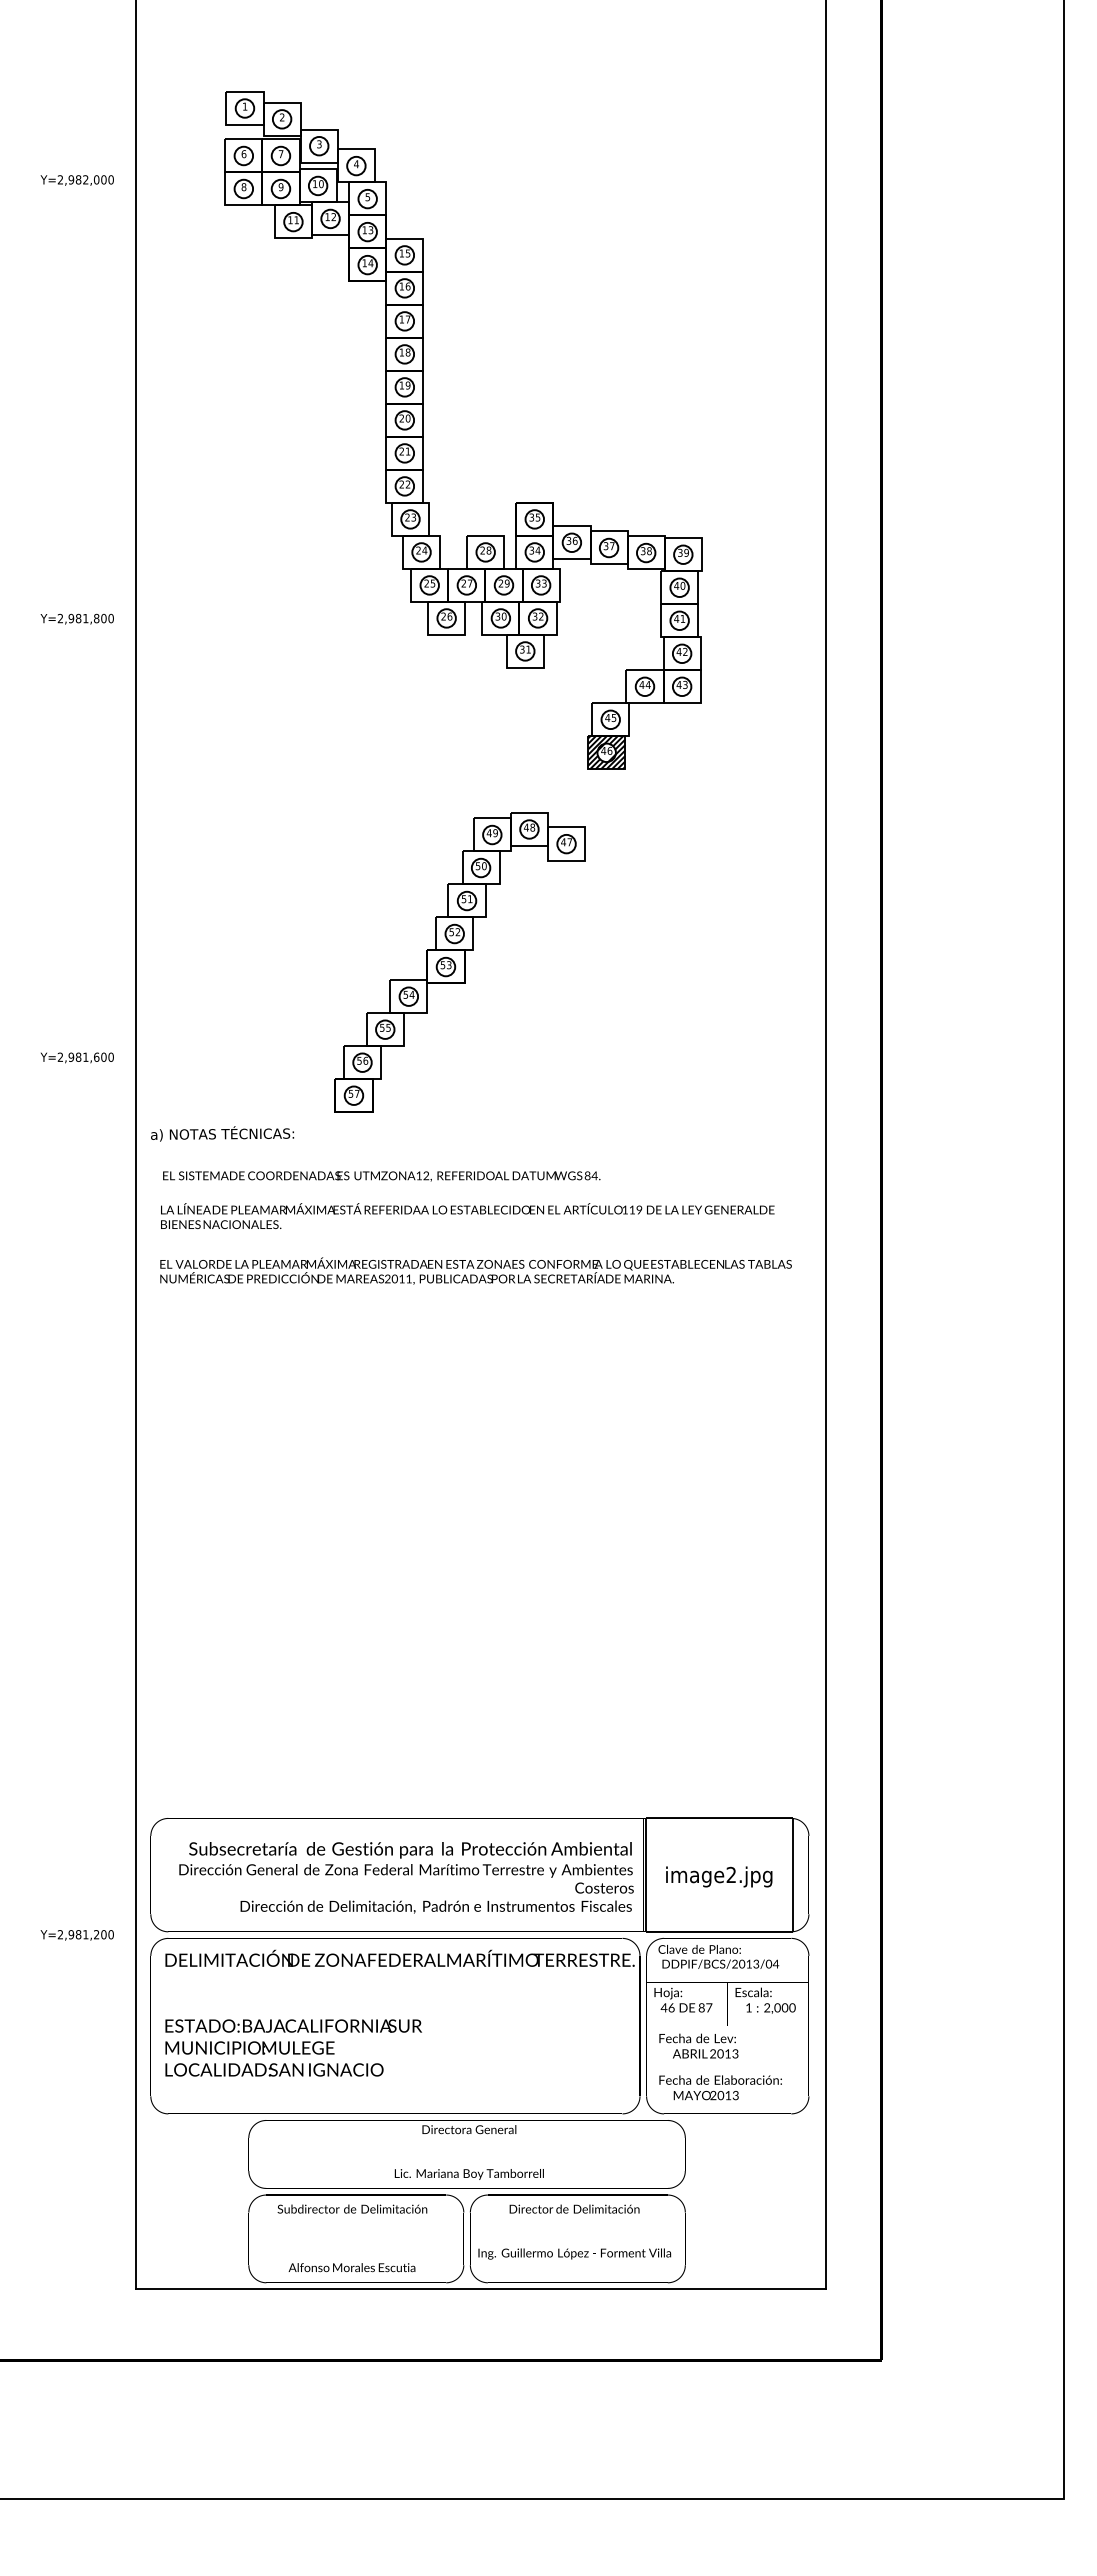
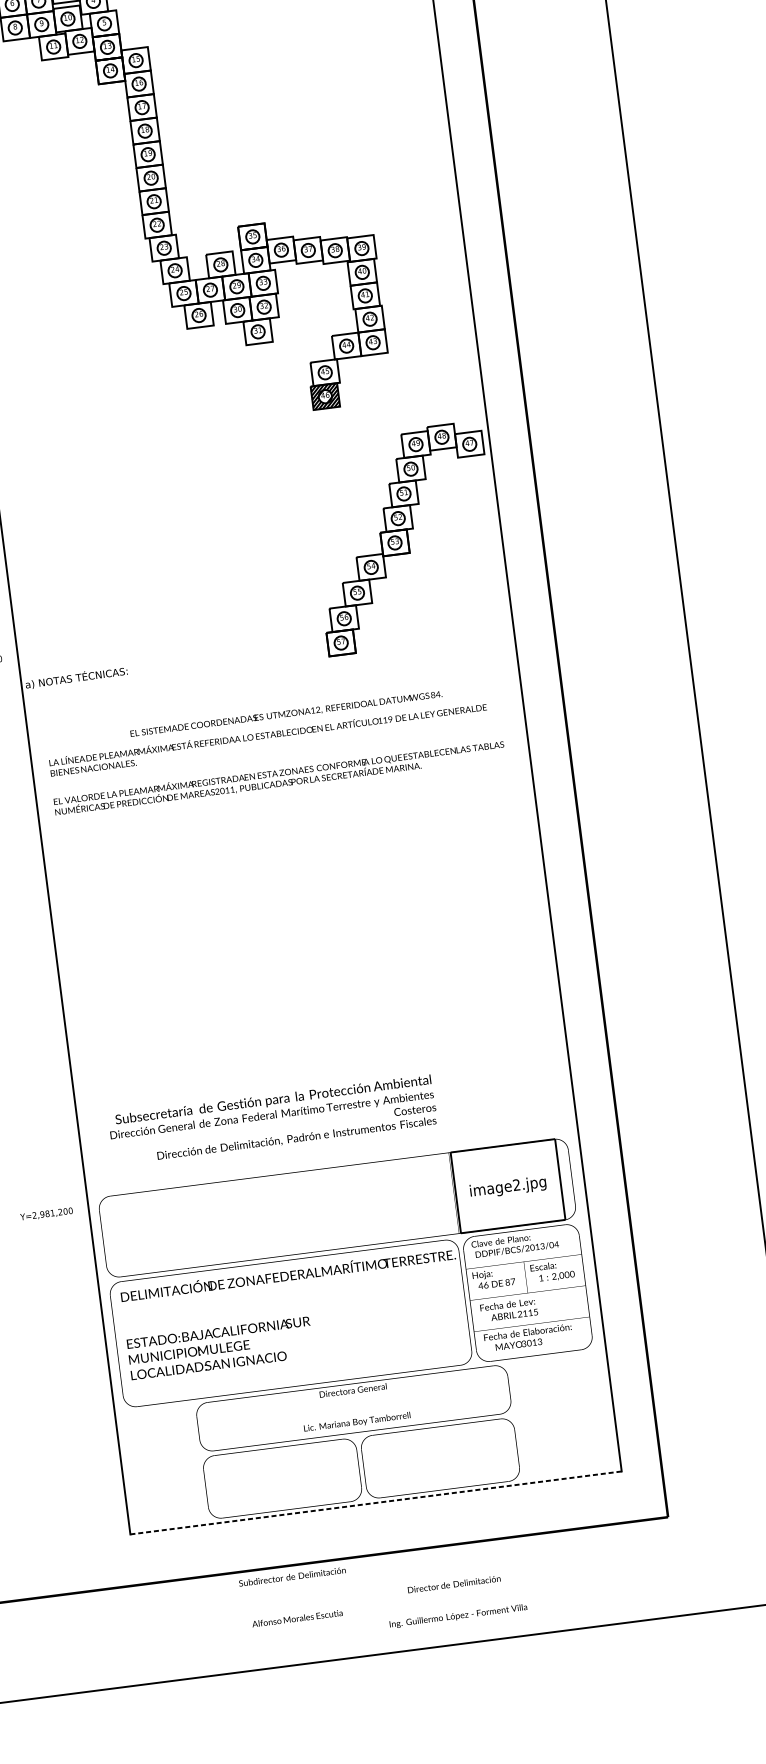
part: (459, 962) -> (404, 538), moved
text: (222, 1133) -> (76, 677), moved
text: (381, 1176) -> (286, 714), moved
text: (406, 1877) -> (273, 1120), moved
text: (76, 1935) -> (46, 1214), moved
text: (727, 2053) -> (530, 1312), 2013 -> 2115
text: (713, 2097) -> (524, 1345), 2013 -> 3013
text: (574, 2231) -> (456, 1600), moved
text: (352, 2238) -> (295, 1597), moved
line: (481, 2288) -> (376, 1502), solid -> dashed

